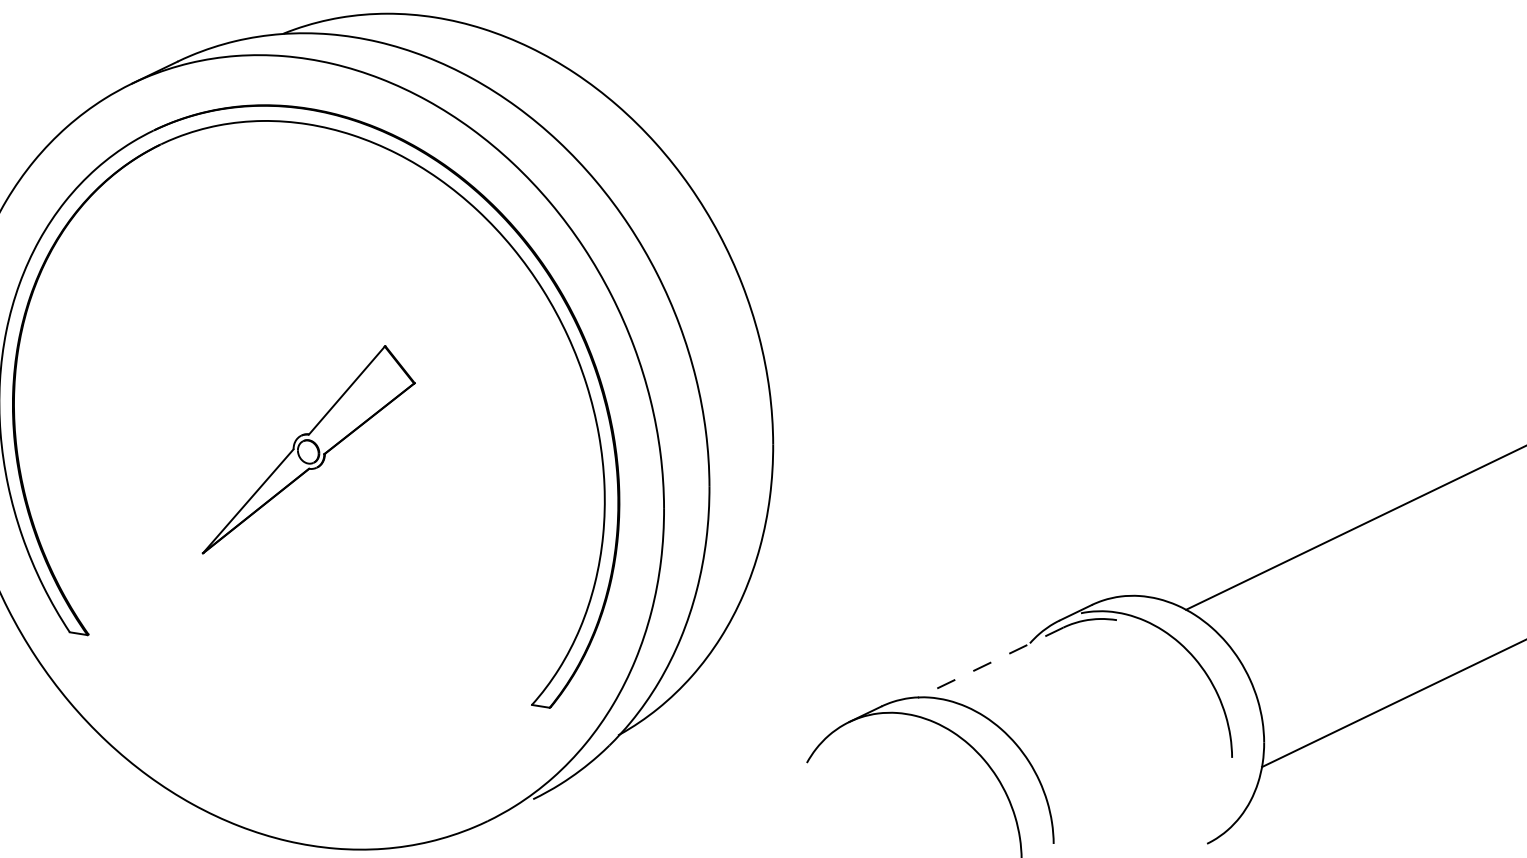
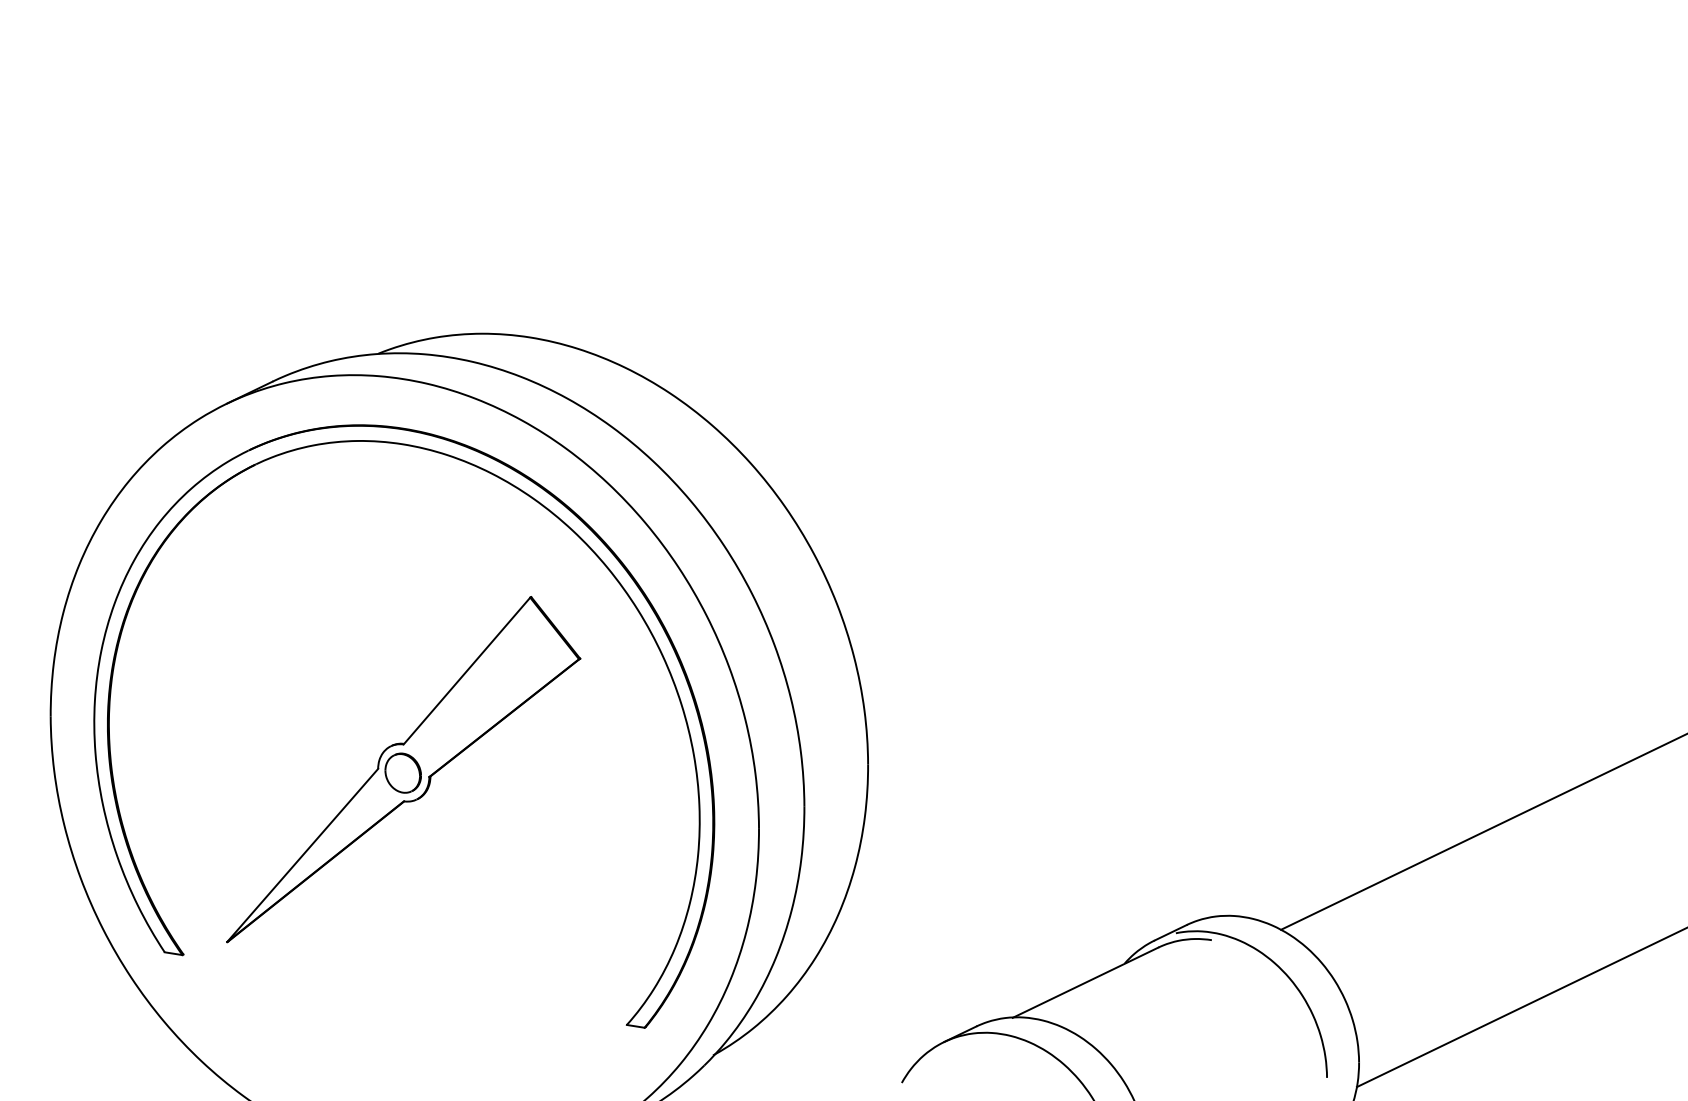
part: (308, 449) -> (403, 769), size x1.67
line: (990, 662) -> (1085, 982), dashed -> solid

